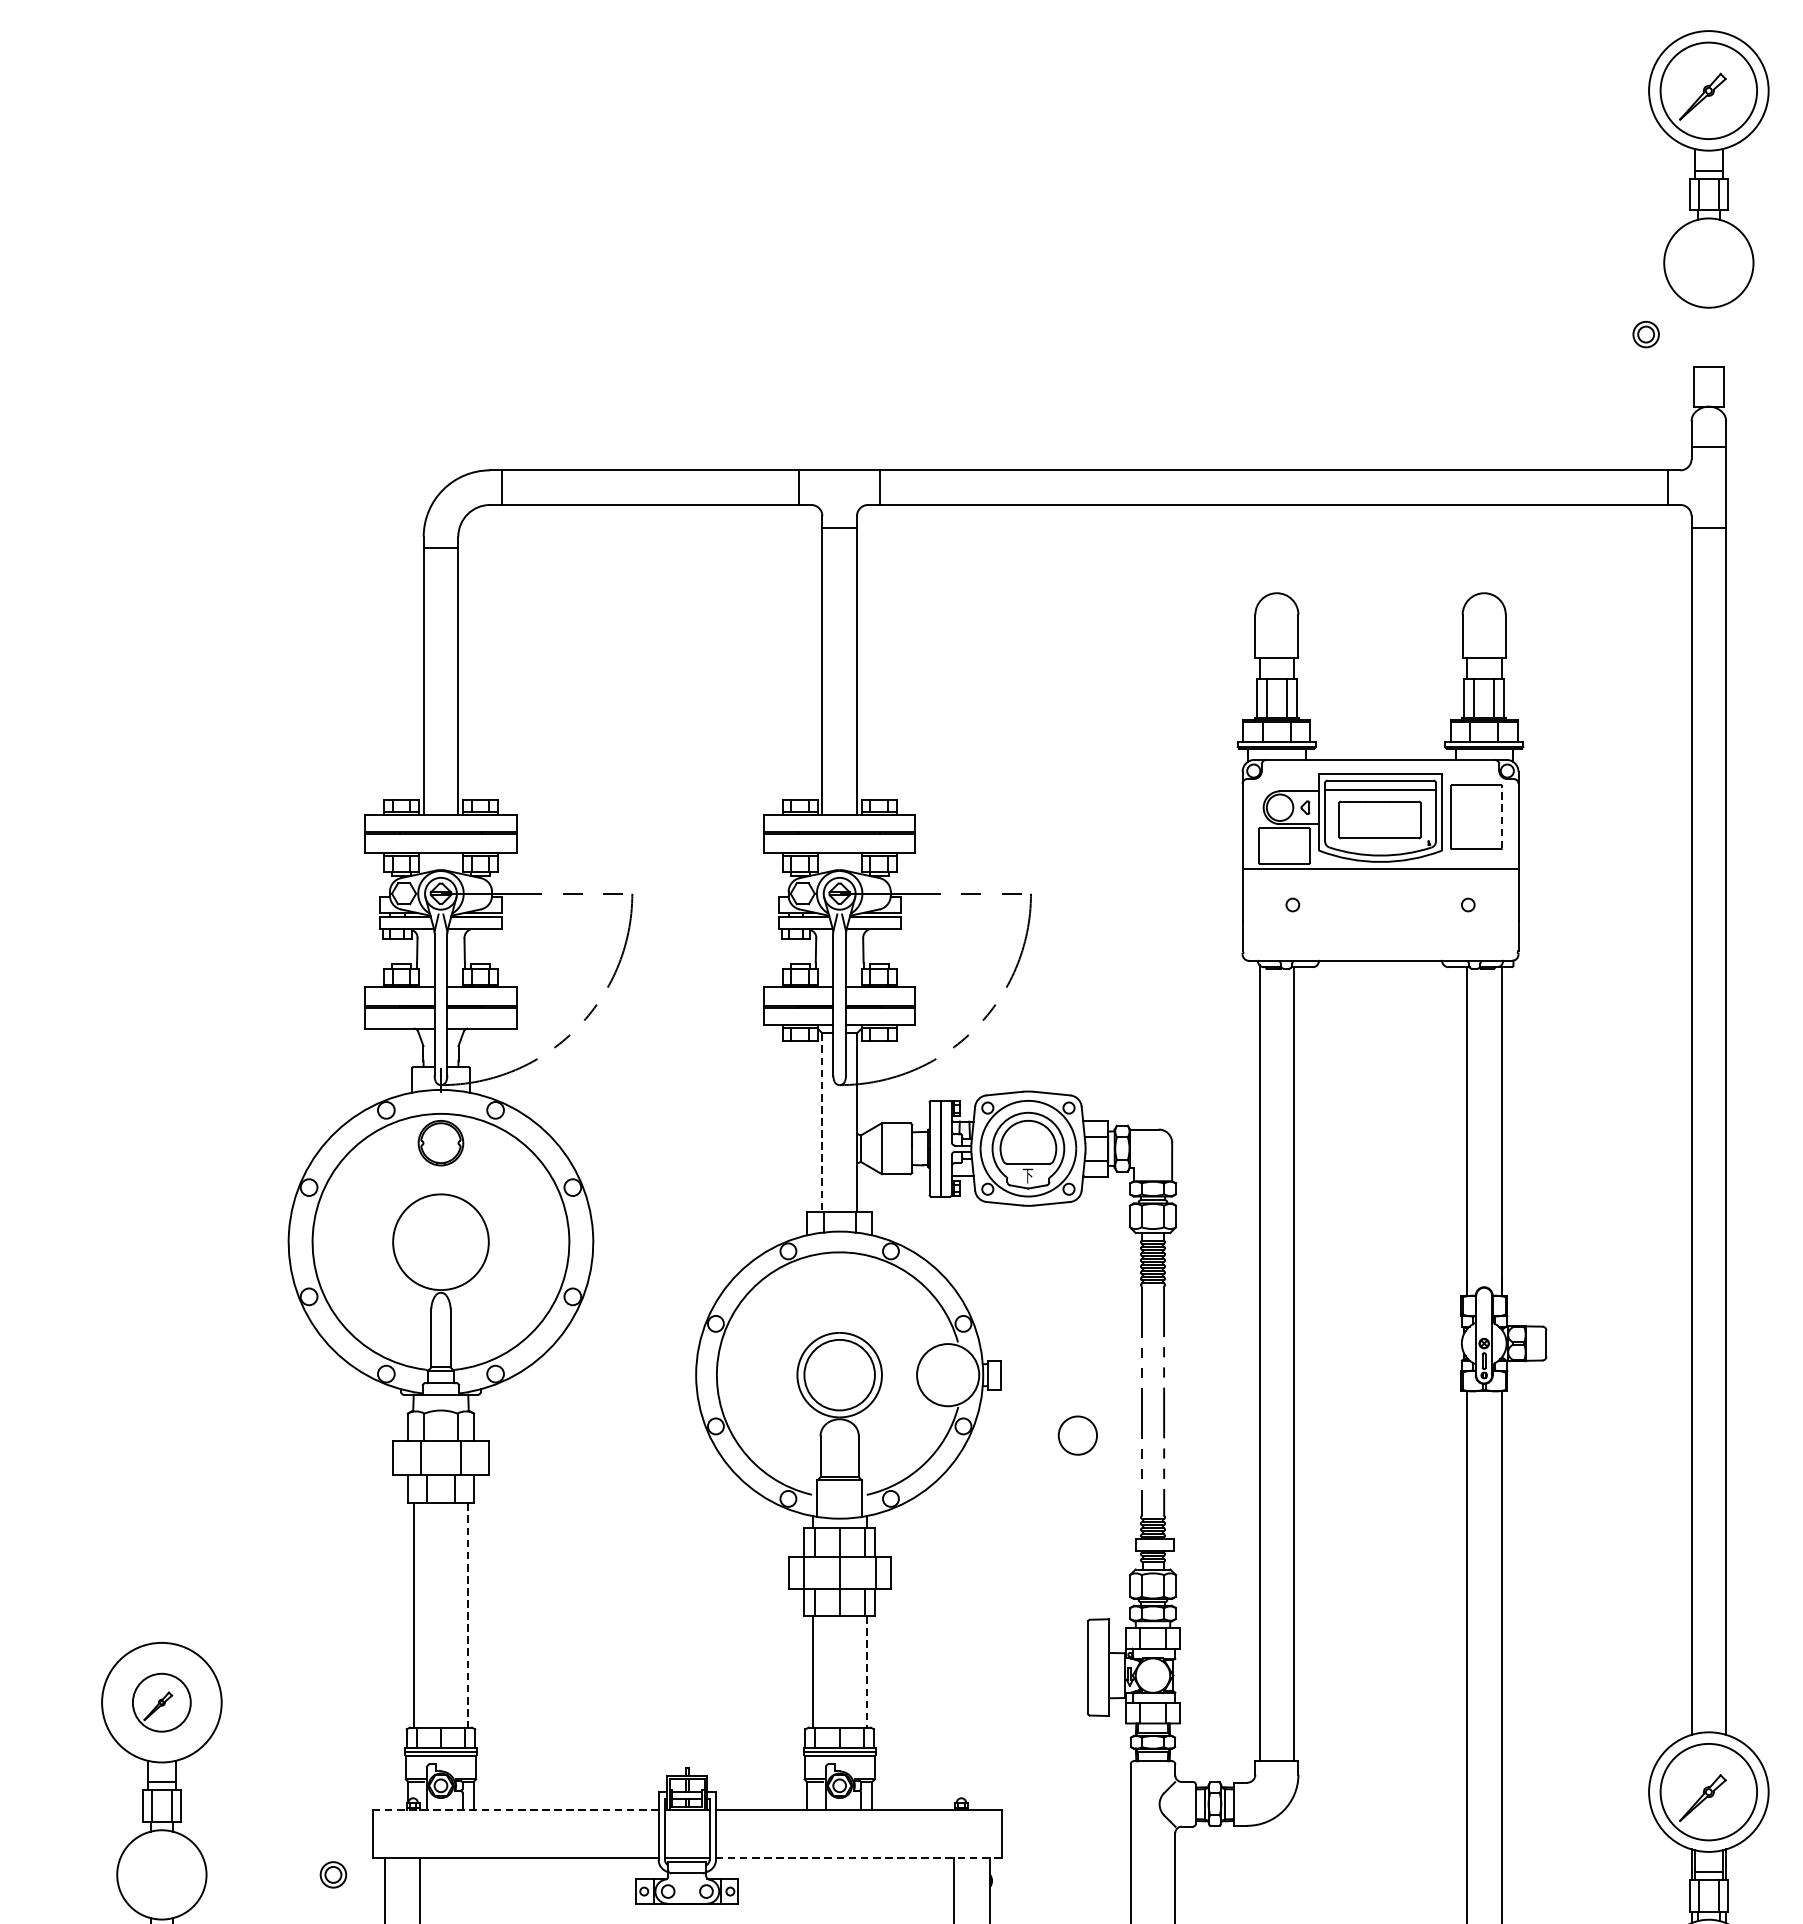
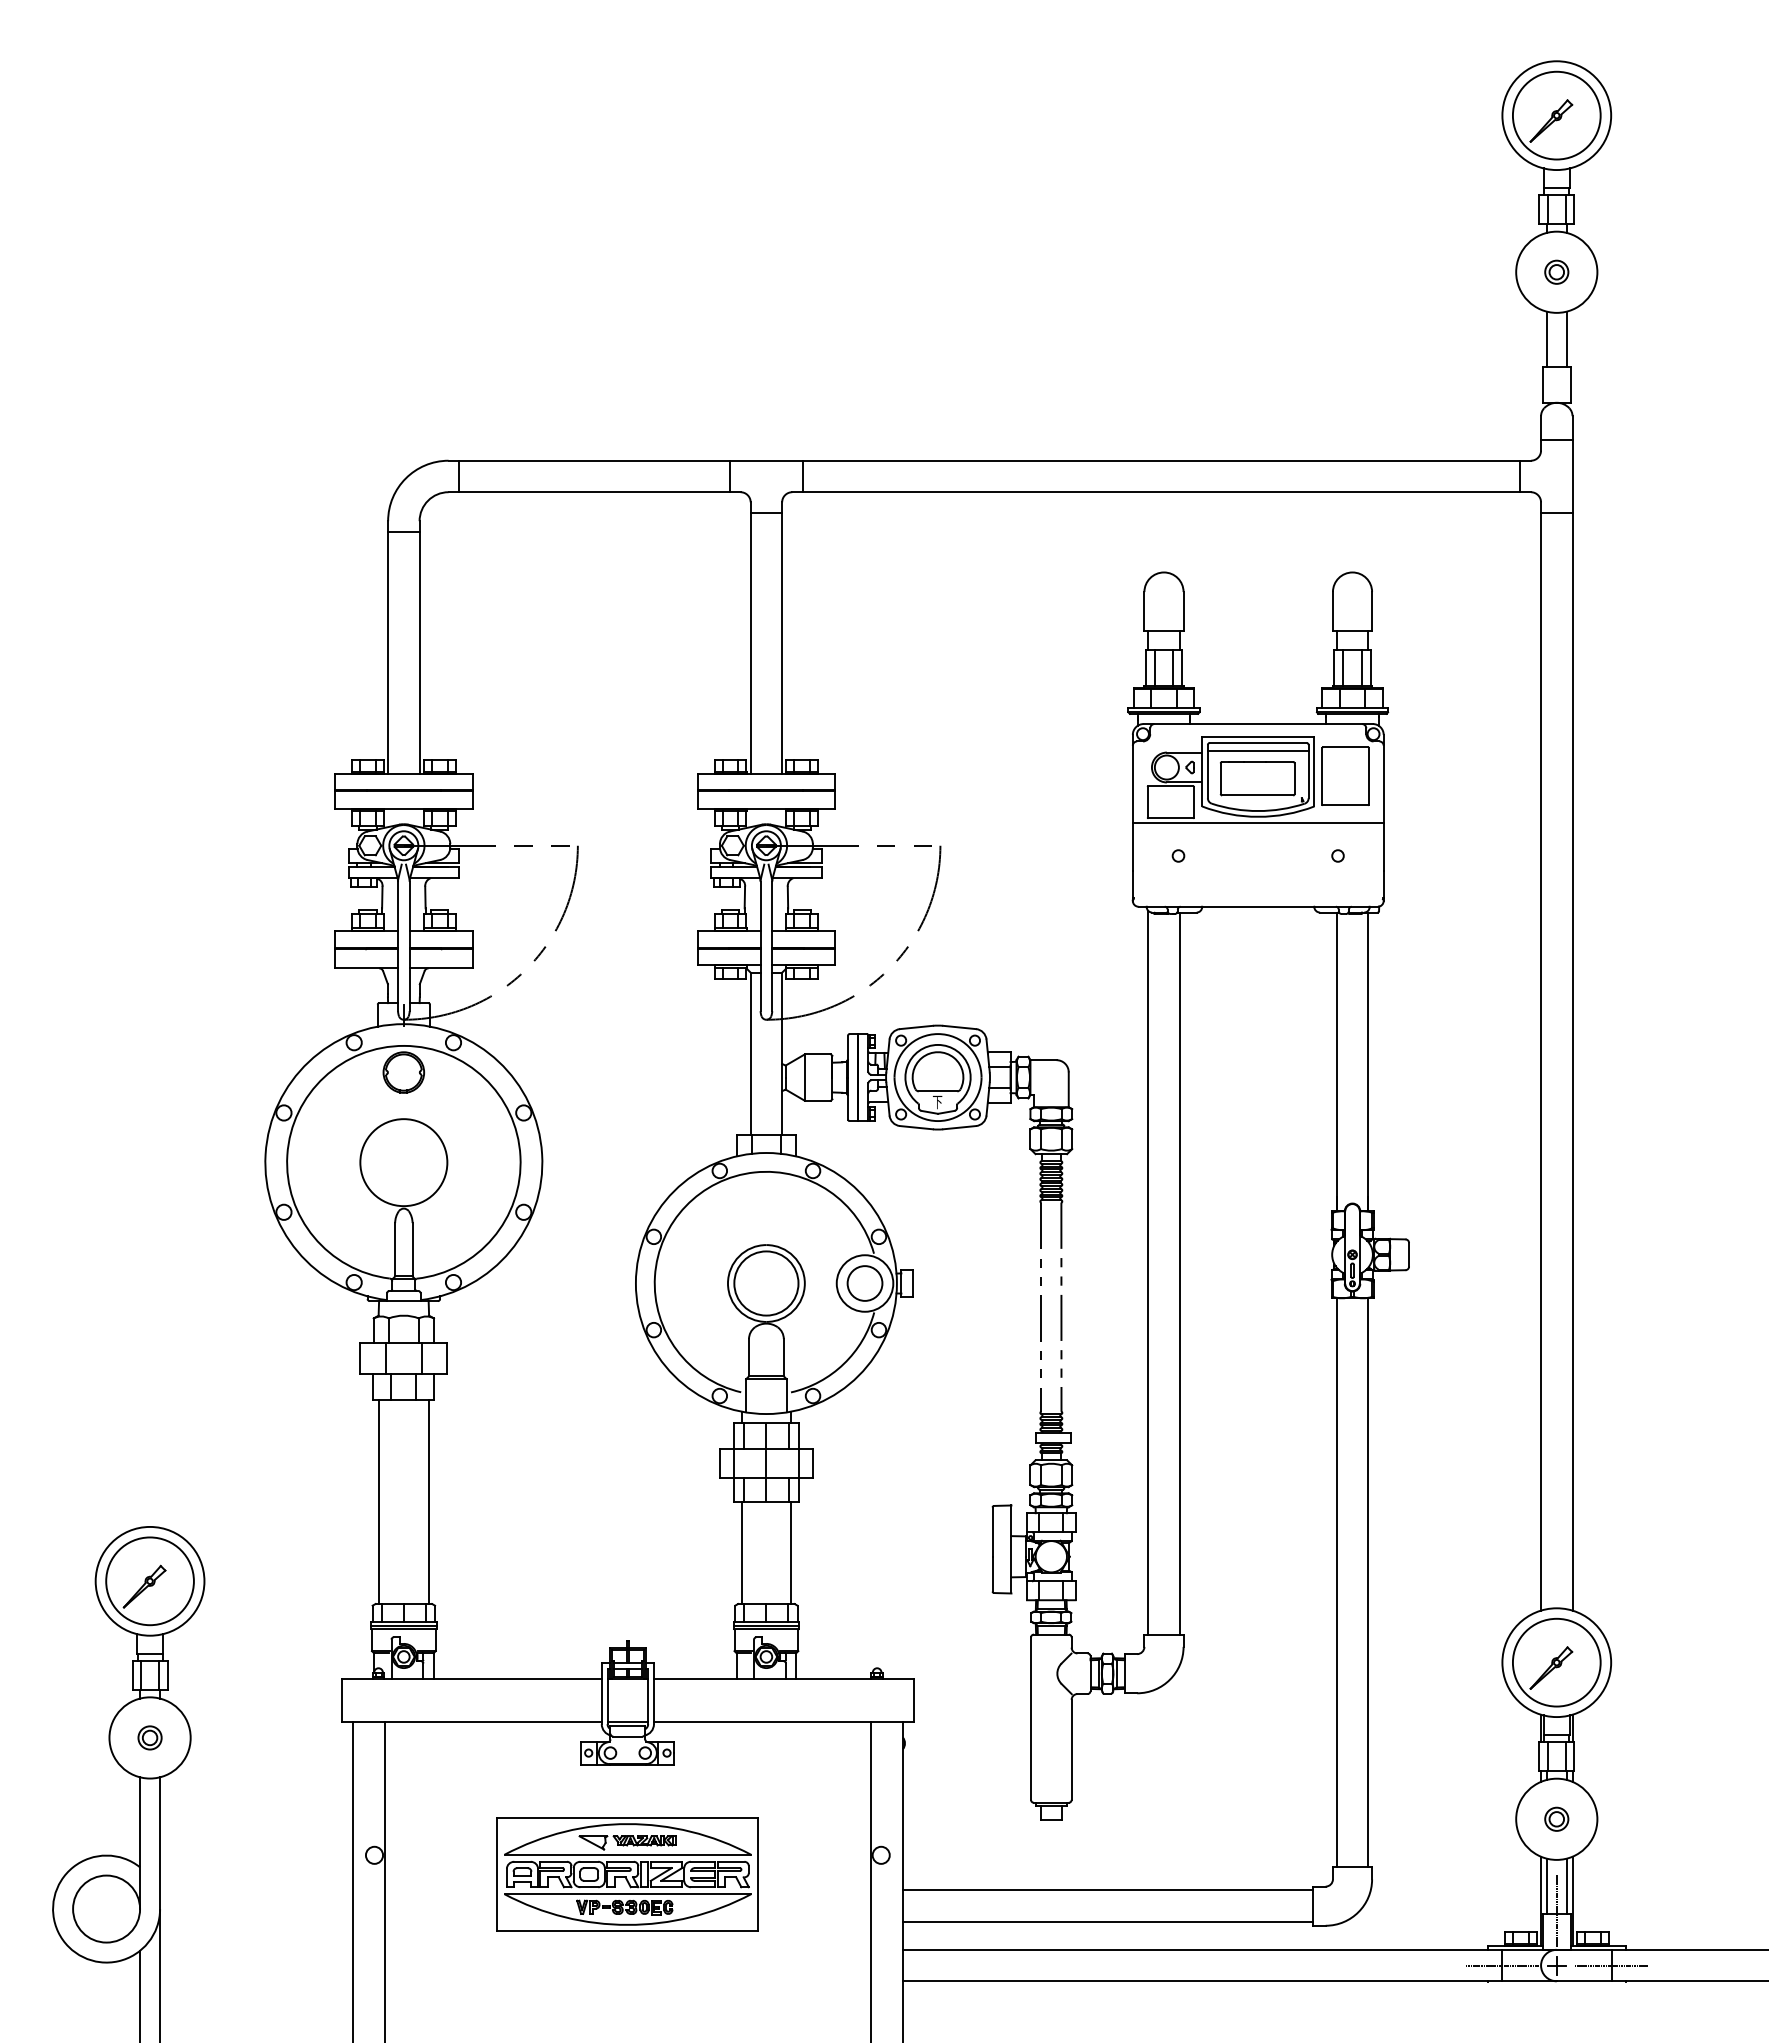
part: (1645, 333) -> (1556, 271), moved
line: (1697, 335) -> (1546, 338), added
line: (1719, 335) -> (1566, 338), added
line: (1501, 816) -> (1368, 775), dashed -> solid
line: (822, 1123) -> (750, 1054), dashed -> solid
circle: (1077, 1435) -> (864, 1283), moved
line: (468, 1615) -> (428, 1502), dashed -> solid
line: (867, 1672) -> (791, 1553), dashed -> solid
part: (161, 1702) -> (149, 1581), size x1.67
line: (515, 1809) -> (471, 1678), dashed -> solid
line: (858, 1857) -> (783, 1722), dashed -> solid
part: (332, 1874) -> (149, 1737), moved

